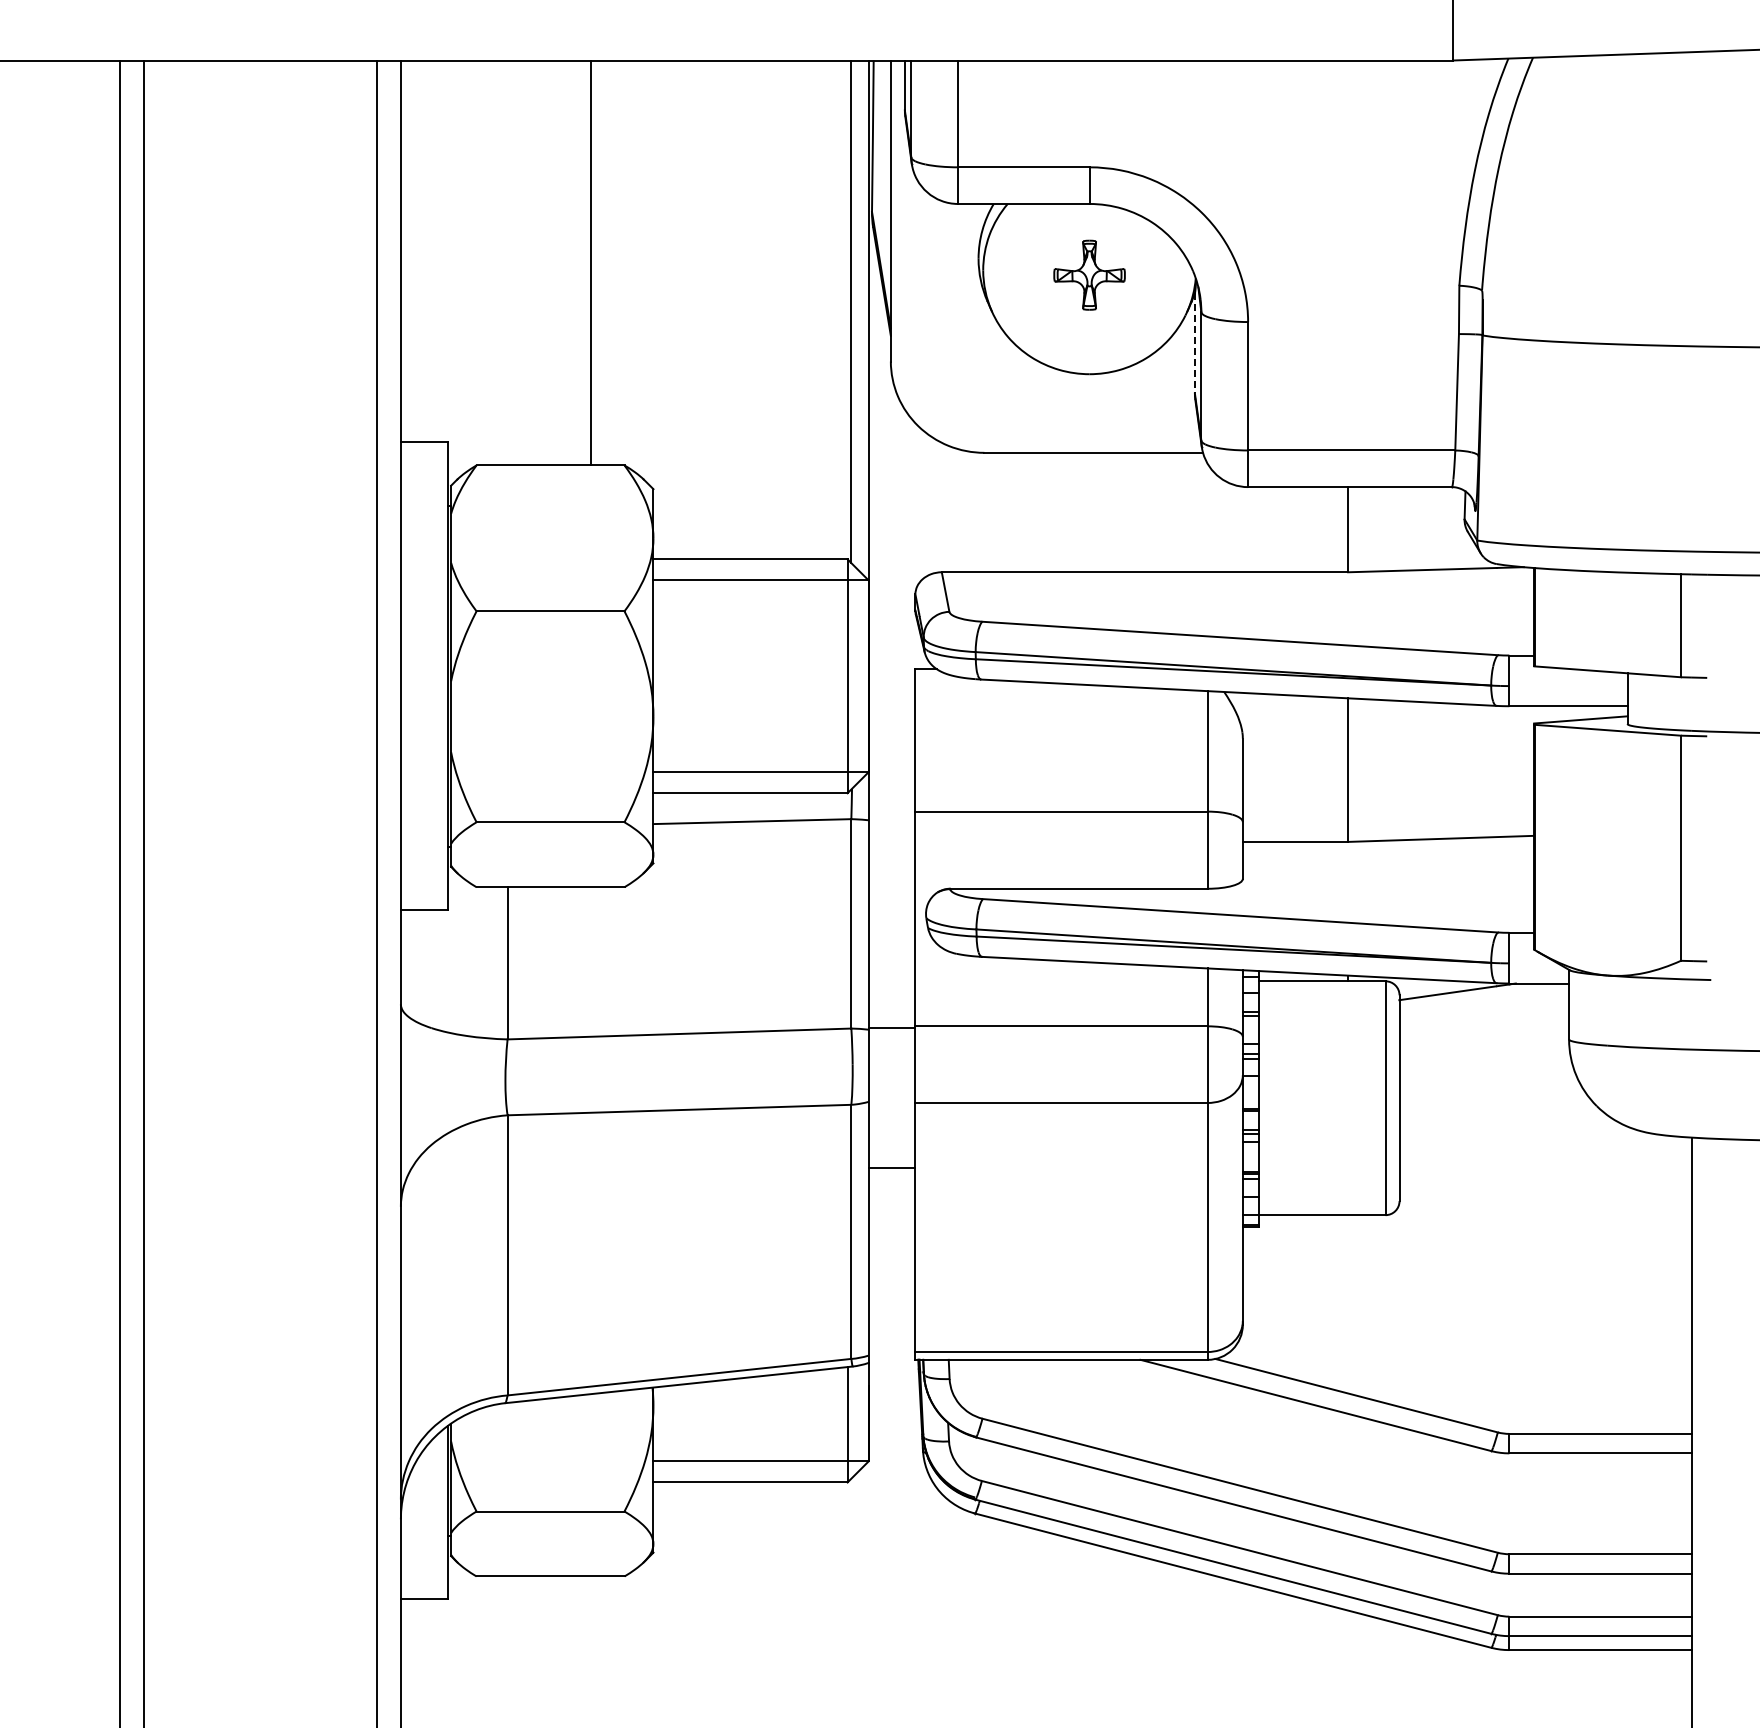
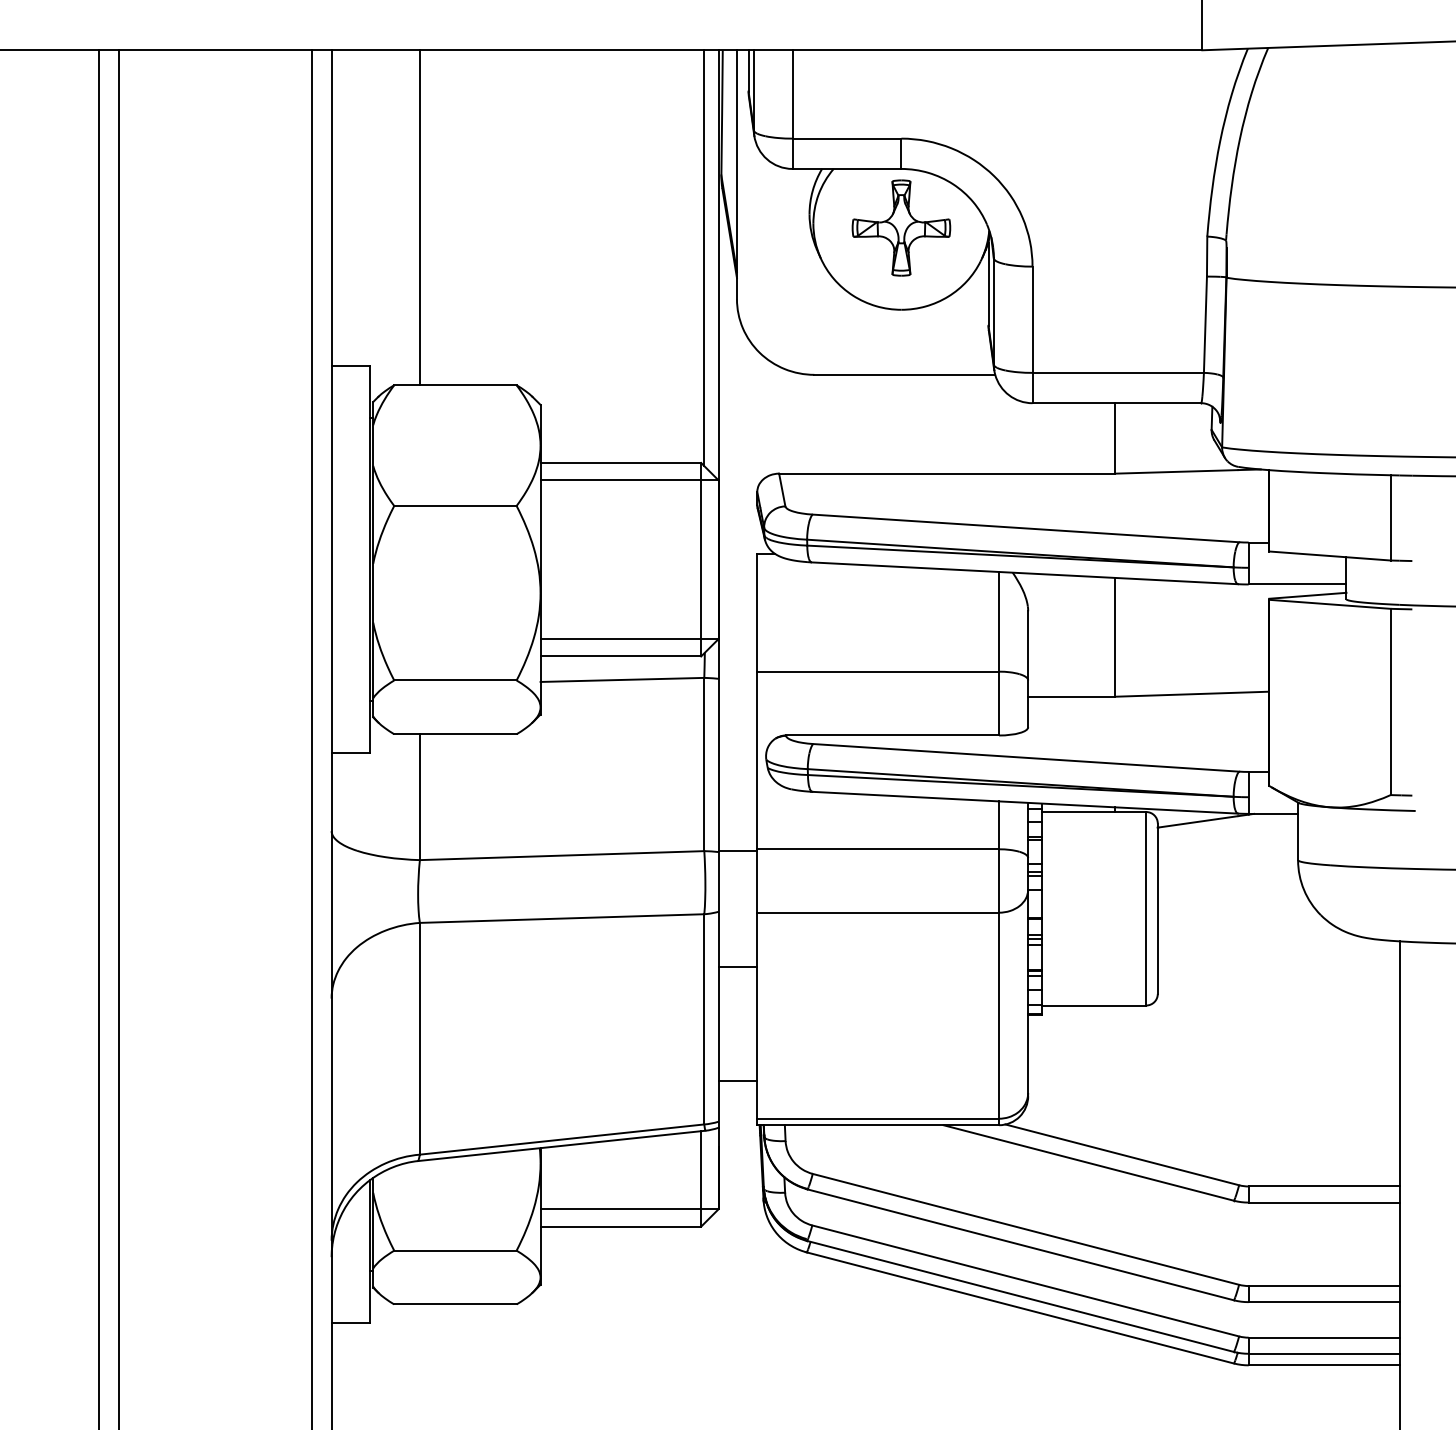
line: (590, 262) -> (419, 217), moved
part: (1089, 274) -> (901, 227), size x1.67
line: (1194, 343) -> (988, 284), dashed -> solid
line: (891, 1305) -> (737, 1080), added

